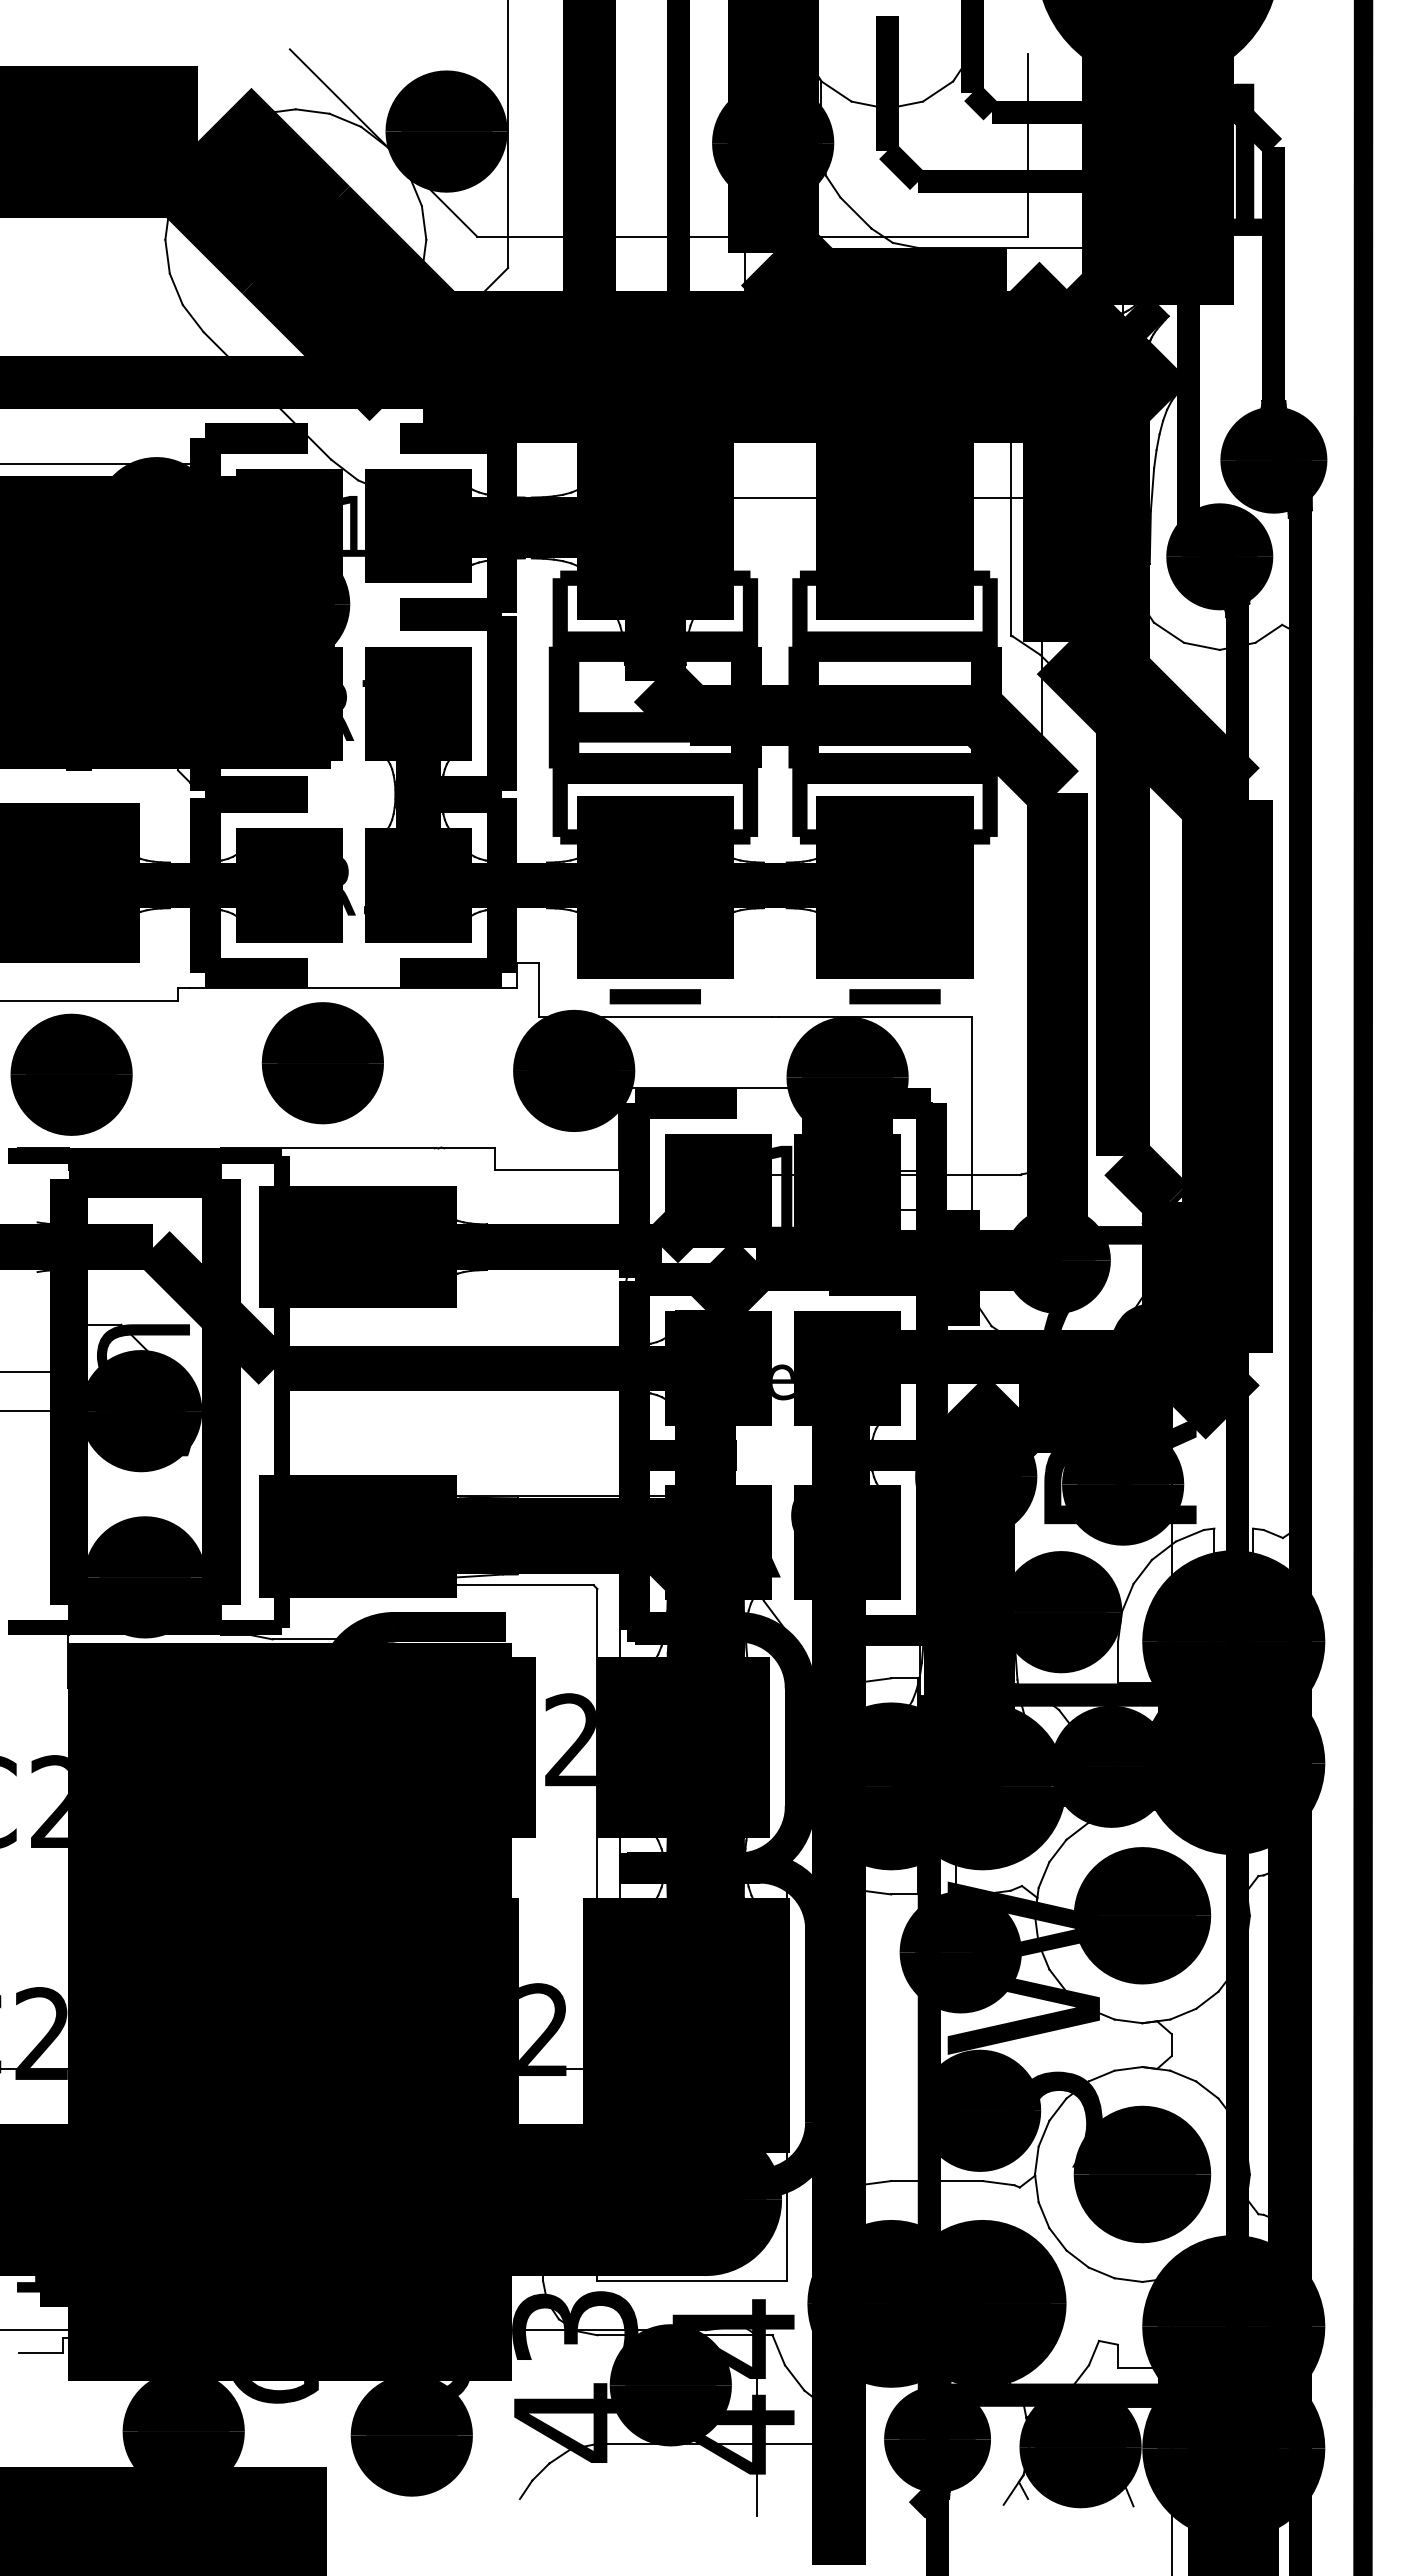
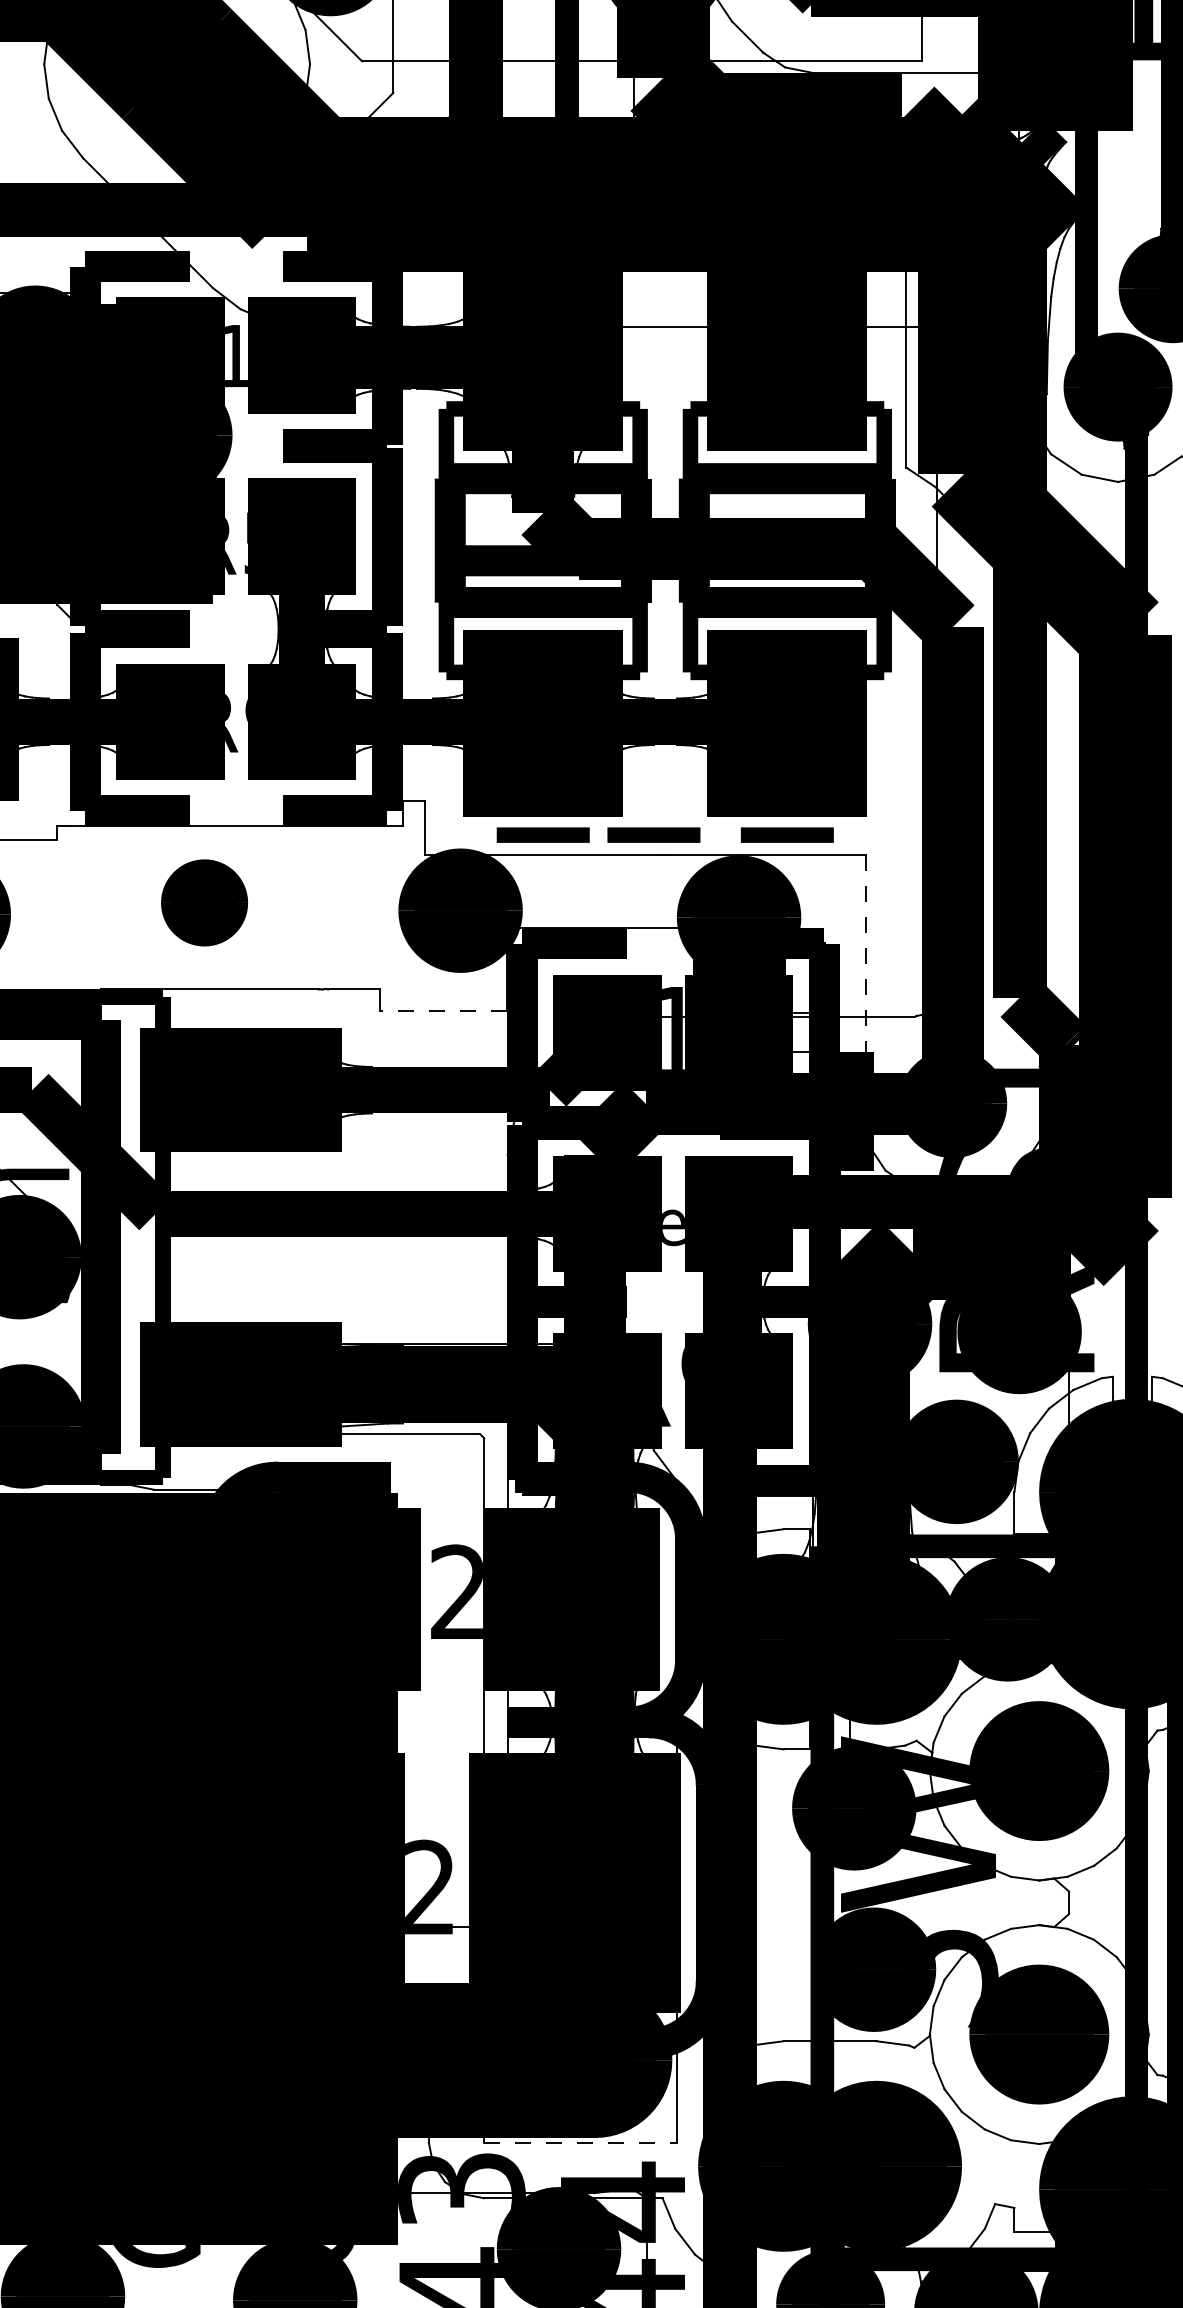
text: (363, 710) -> (246, 543), R7 -> R5
text: (363, 889) -> (246, 725), R5 -> R9
line: (763, 996) -> (653, 834), added
part: (322, 1063) -> (204, 903), size x0.7
line: (972, 1120) -> (866, 961), solid -> dashed
line: (556, 1169) -> (442, 1011), solid -> dashed
line: (692, 2280) -> (581, 2142), solid -> dashed

